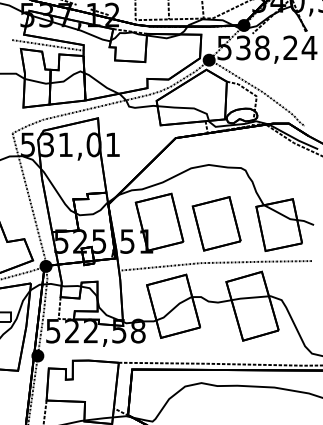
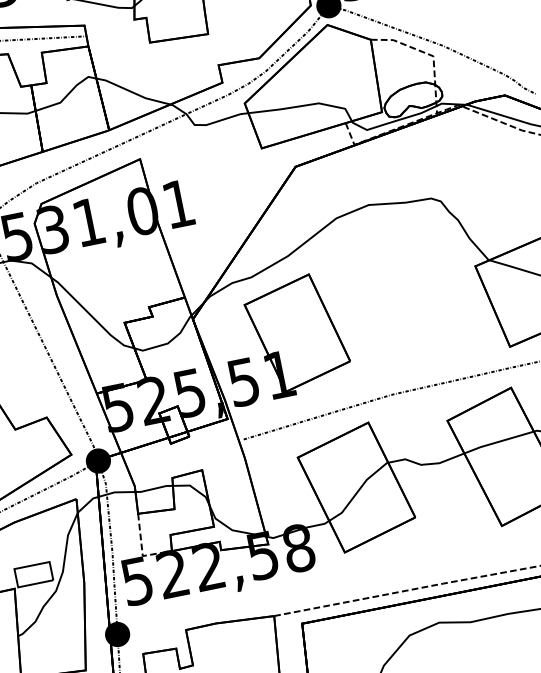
part: (216, 223) -> (405, 313), removed

